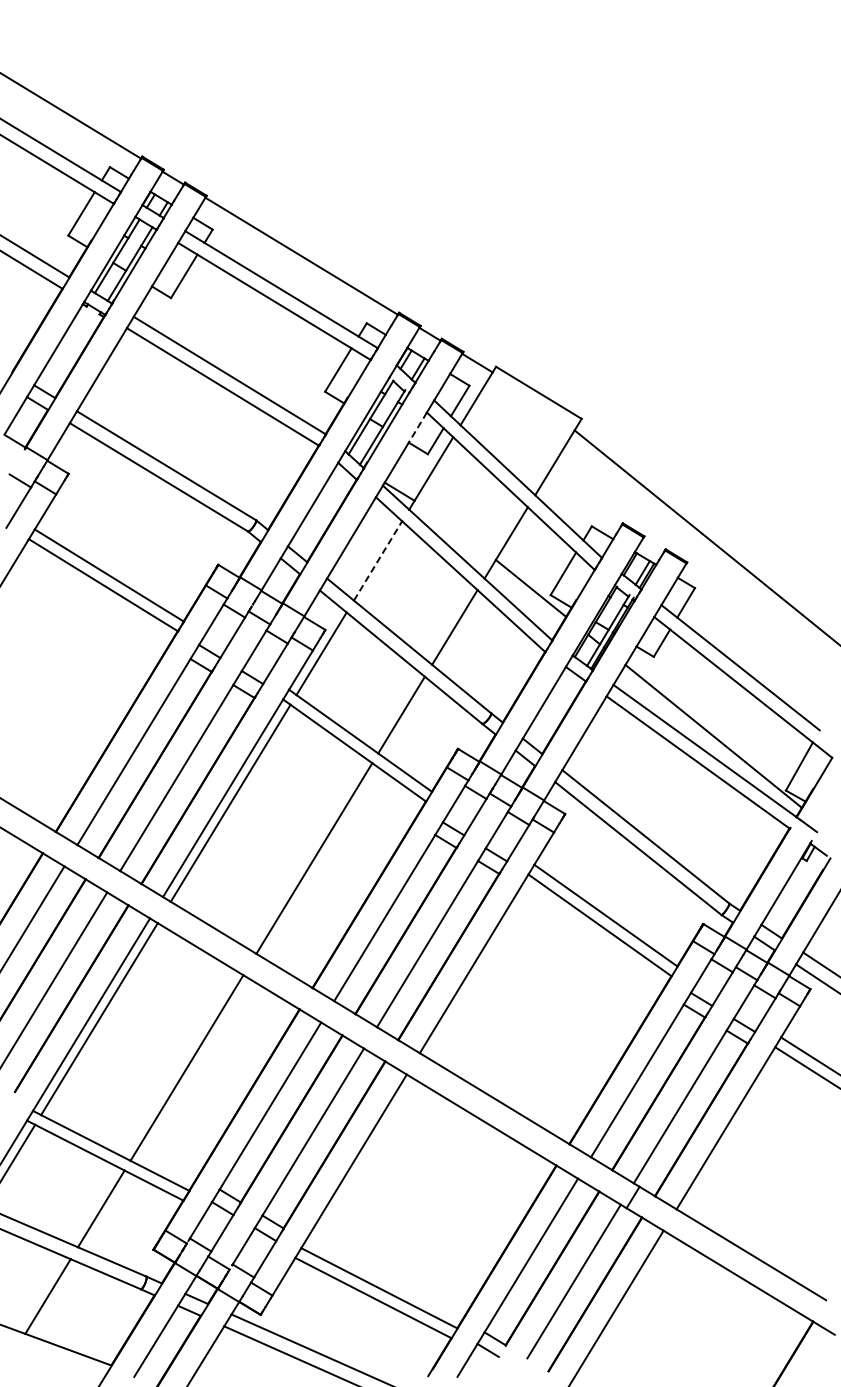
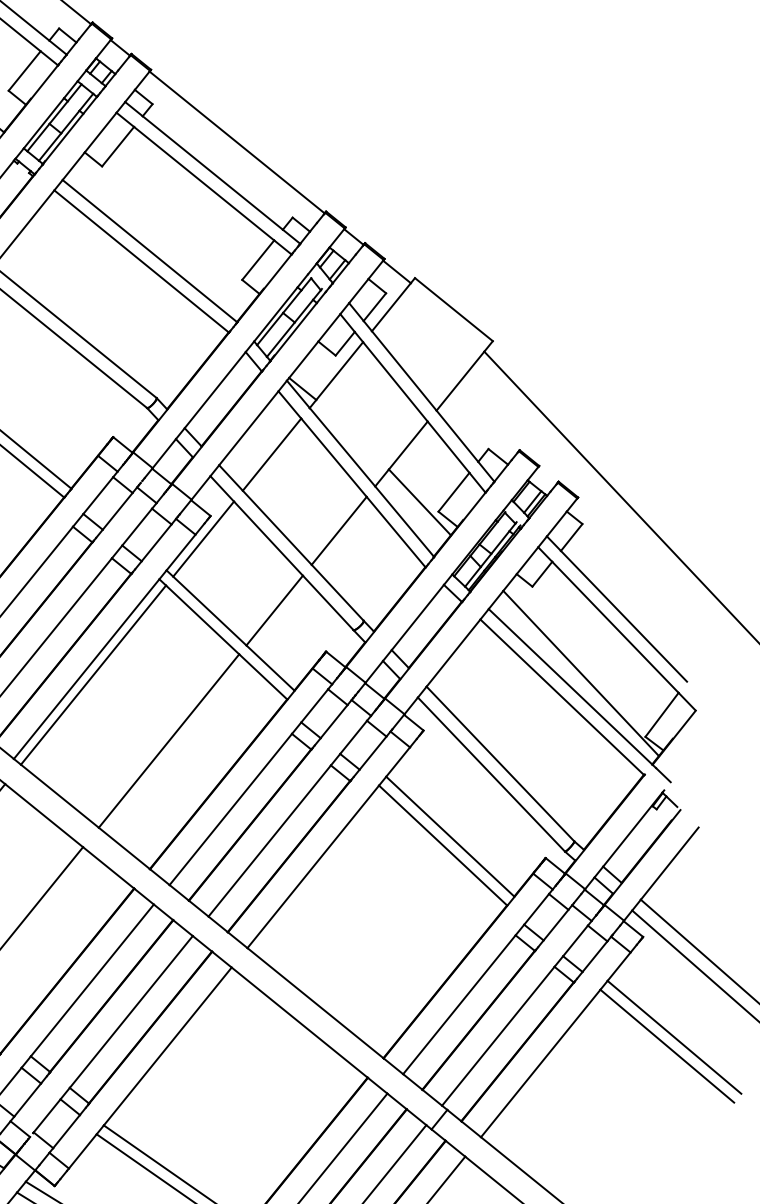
line: (417, 427) -> (328, 327), dashed -> solid
line: (378, 560) -> (272, 454), dashed -> solid

